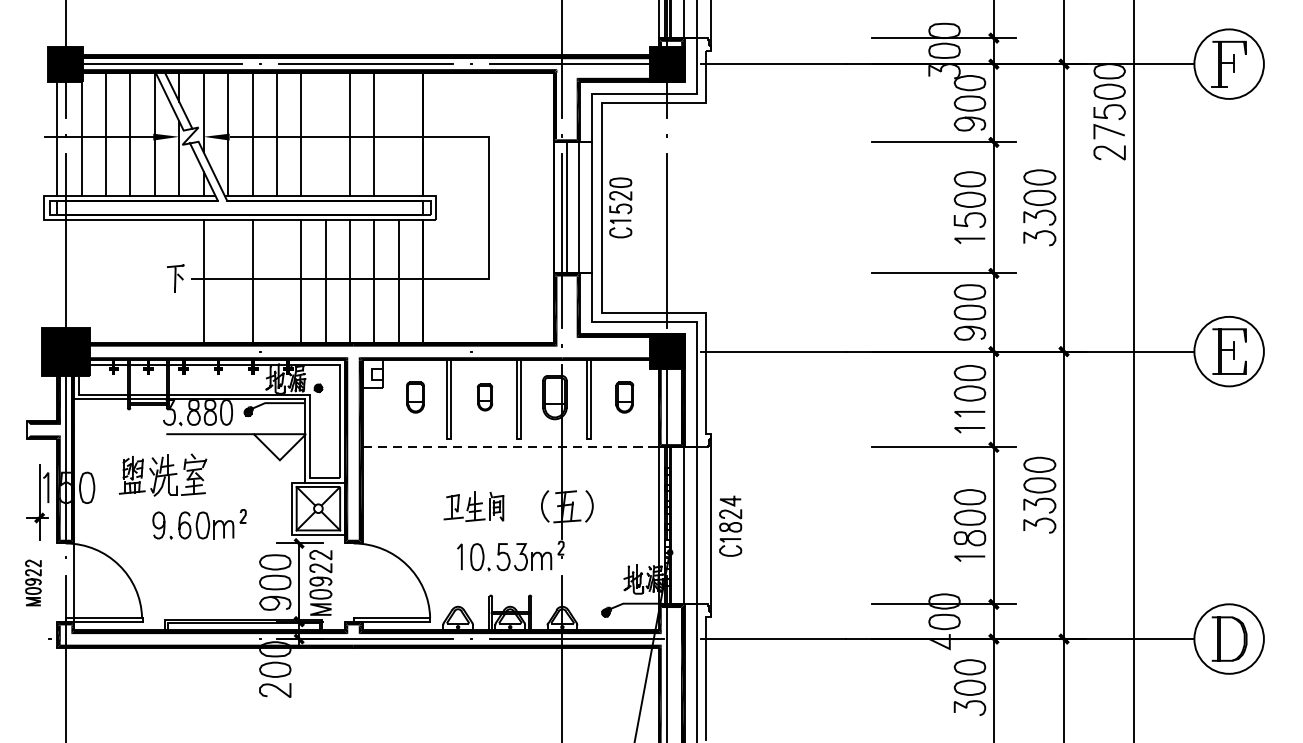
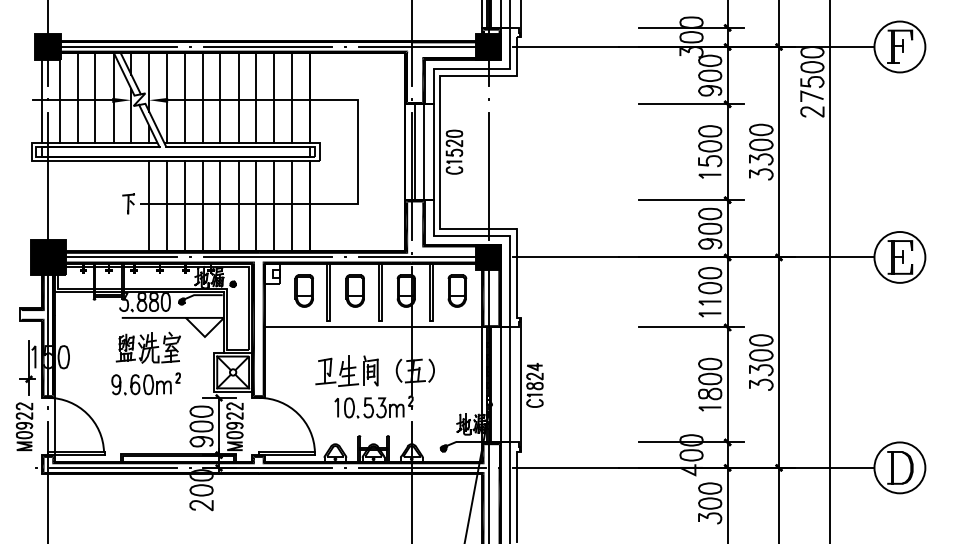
line: (325, 134) -> (238, 98), added
line: (399, 134) -> (292, 98), added
line: (227, 282) -> (166, 206), added
line: (276, 282) -> (202, 206), added
line: (154, 351) -> (113, 257), added
line: (365, 351) -> (267, 257), added
line: (577, 351) -> (422, 257), added
part: (414, 396) -> (303, 290), size x1.43
part: (484, 396) -> (354, 290), size x1.67
part: (624, 396) -> (457, 290), size x1.43
line: (511, 447) -> (374, 327), dashed -> solid
part: (161, 474) -> (147, 347), moved
part: (473, 506) -> (346, 370), size x1.43
part: (33, 582) -> (24, 426), size x1.43
line: (154, 638) -> (113, 467), added

